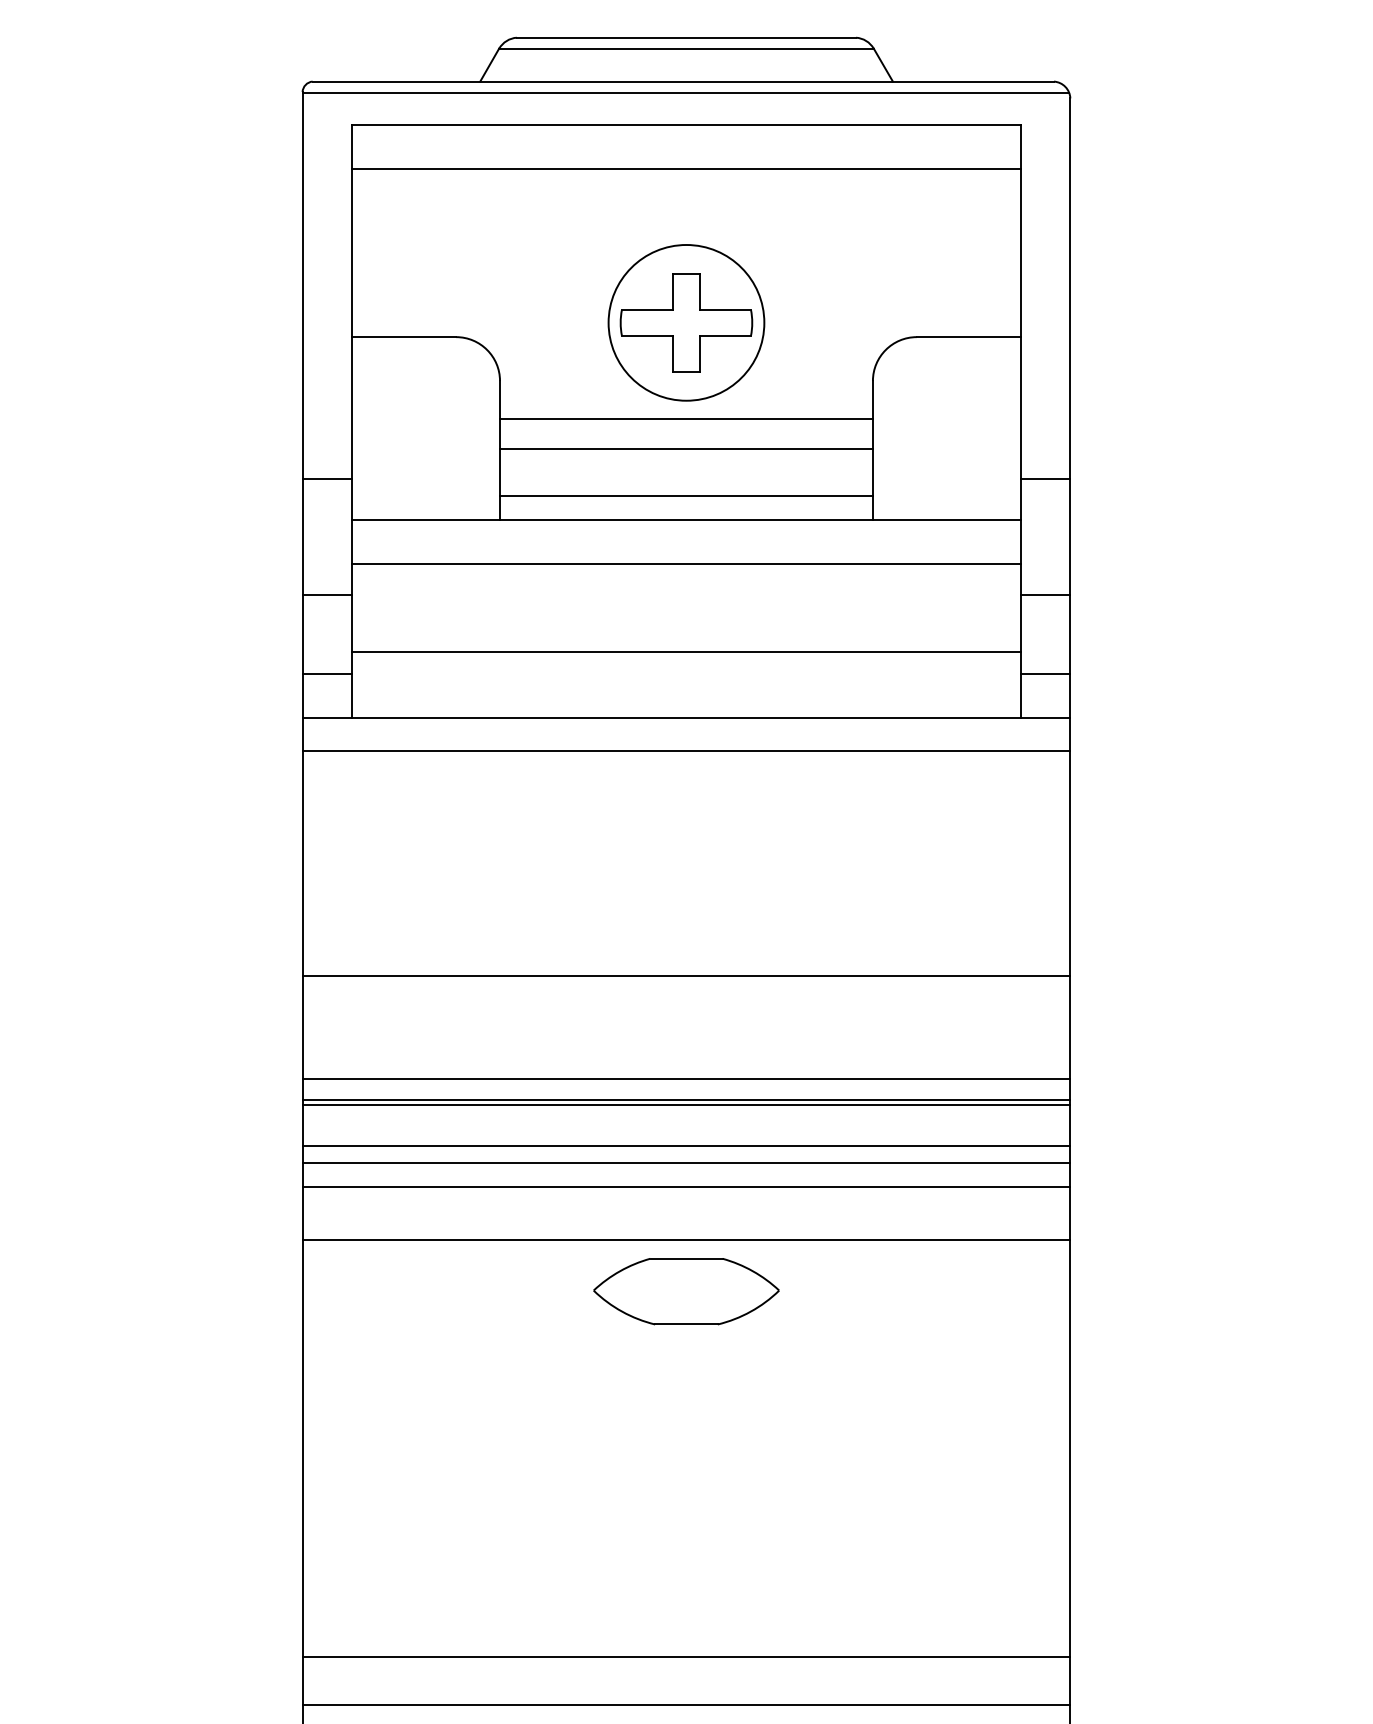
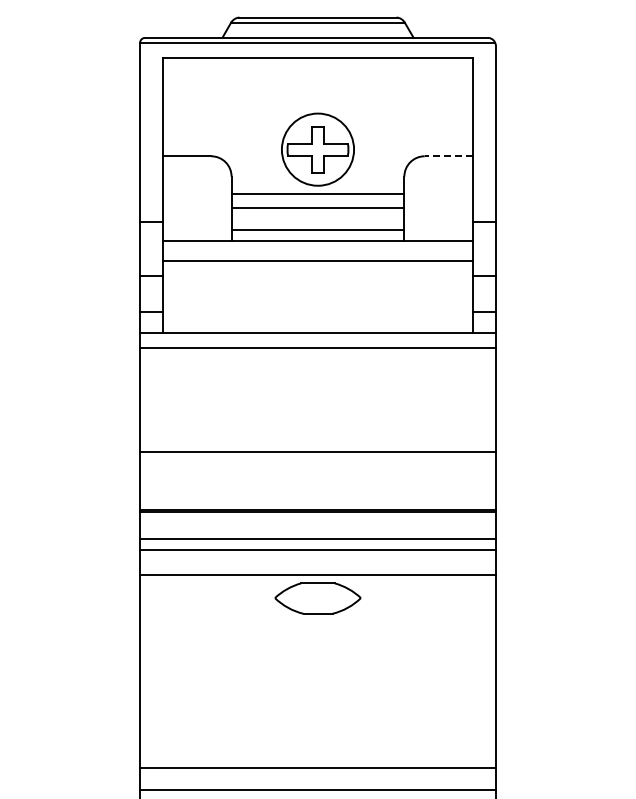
line: (685, 169) -> (317, 78), removed
line: (968, 337) -> (448, 156), solid -> dashed
line: (685, 652) -> (317, 302), removed
line: (685, 1079) -> (317, 500), removed
line: (685, 1146) -> (317, 531), removed

